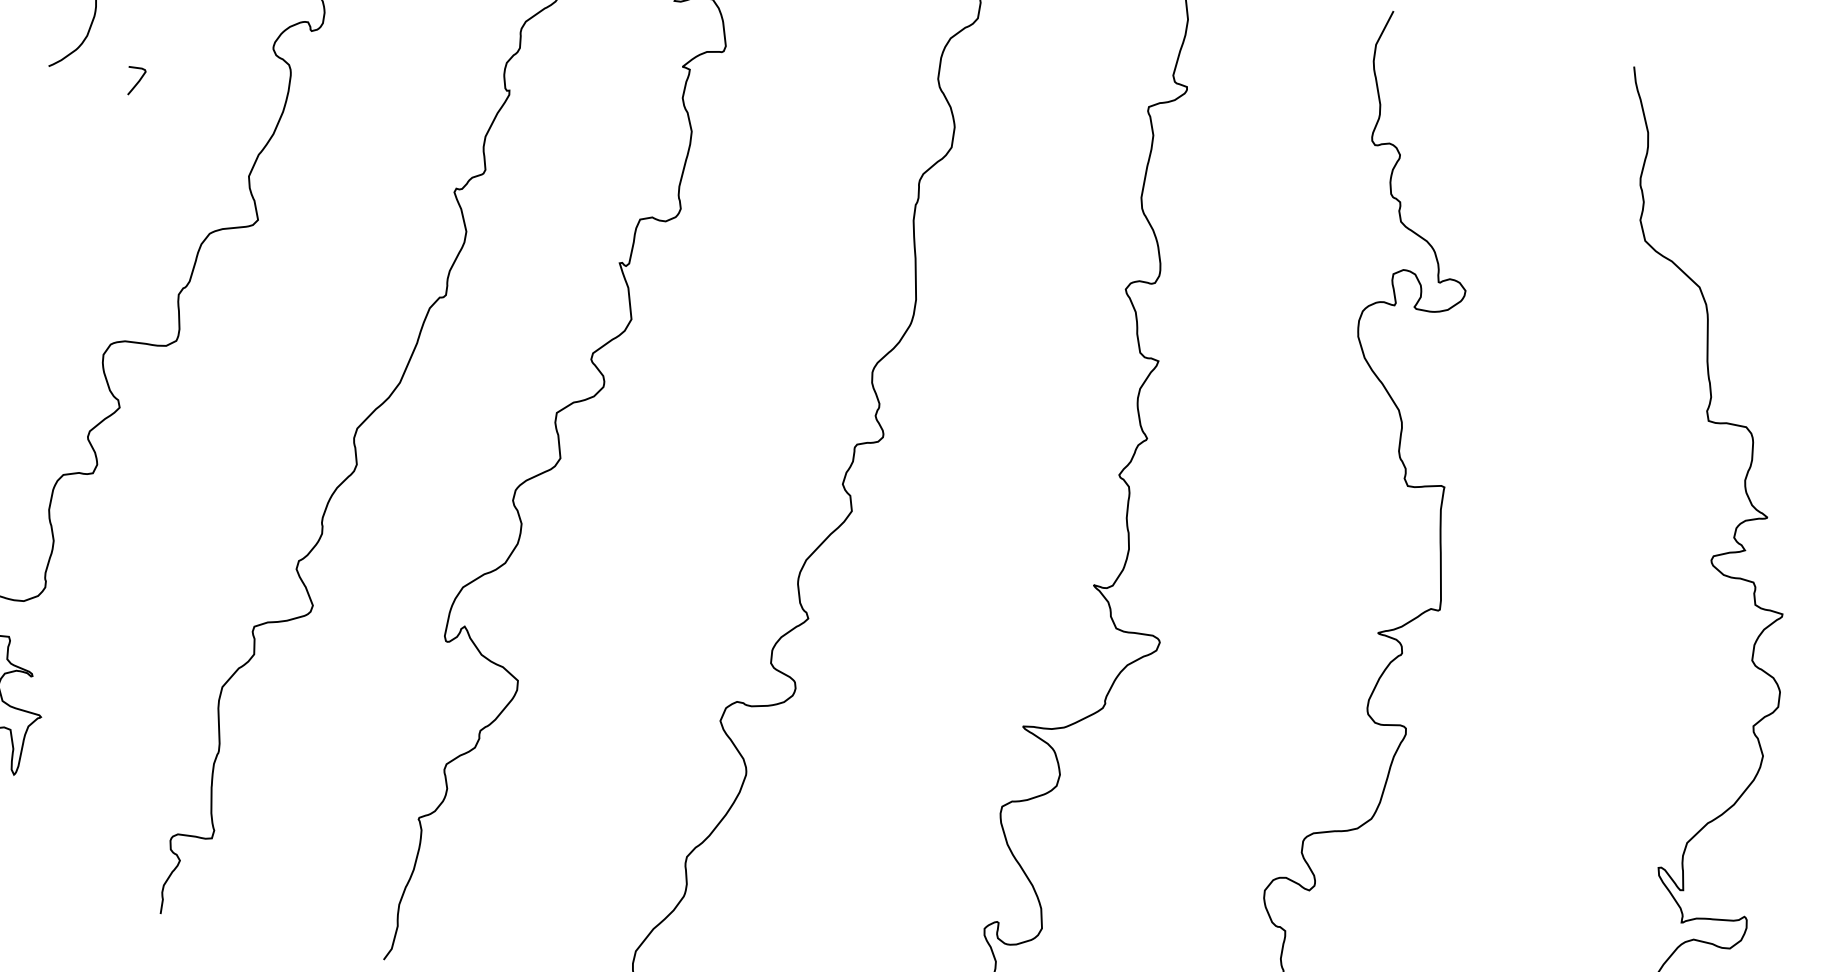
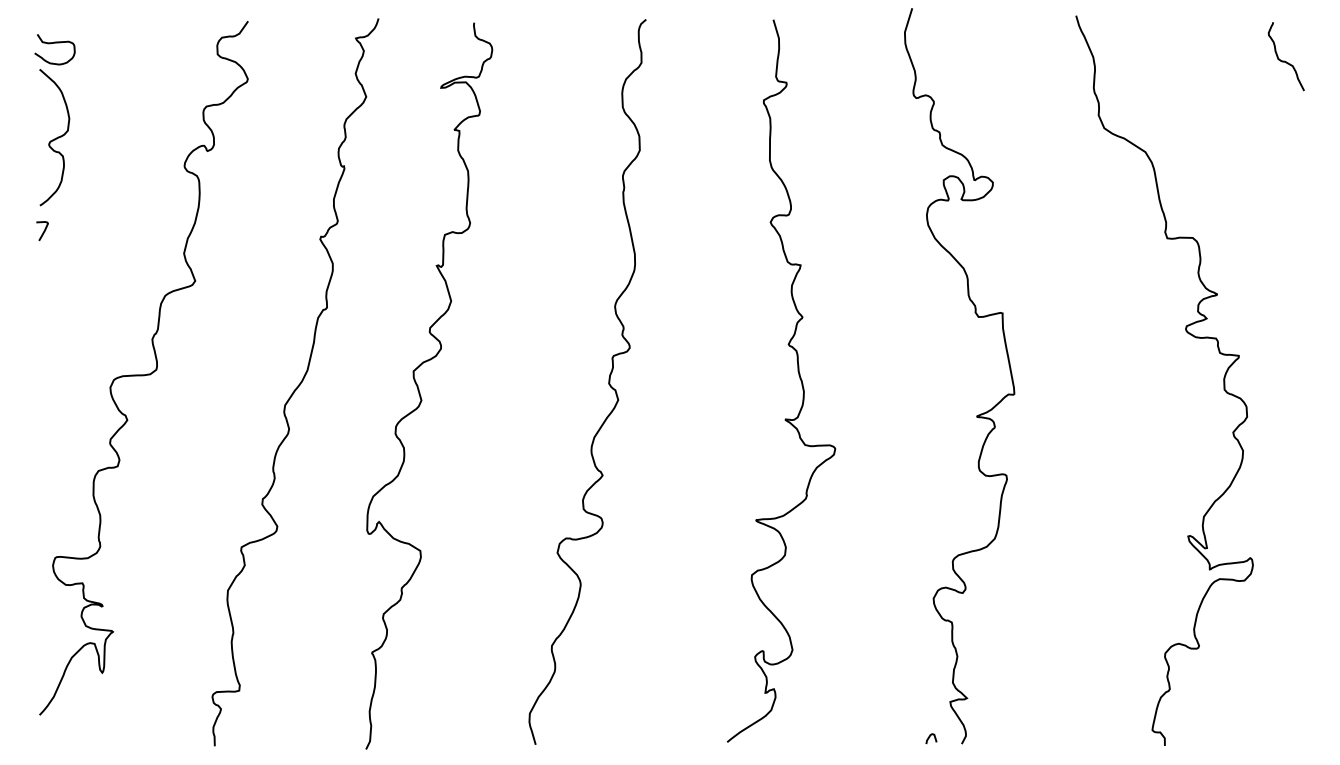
curve: (136, 82) -> (43, 231), moved

